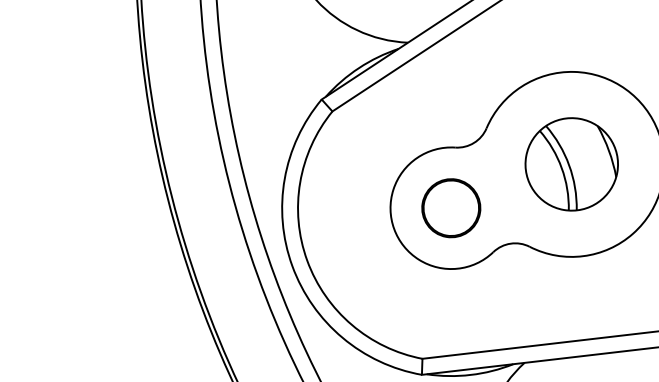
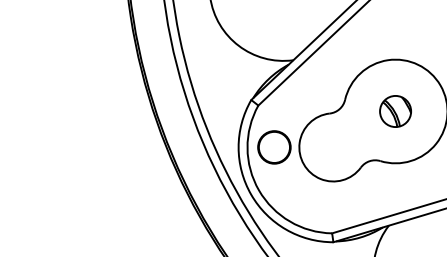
part: (571, 164) -> (395, 111), size x0.6
circle: (451, 208) -> (274, 147), moved

